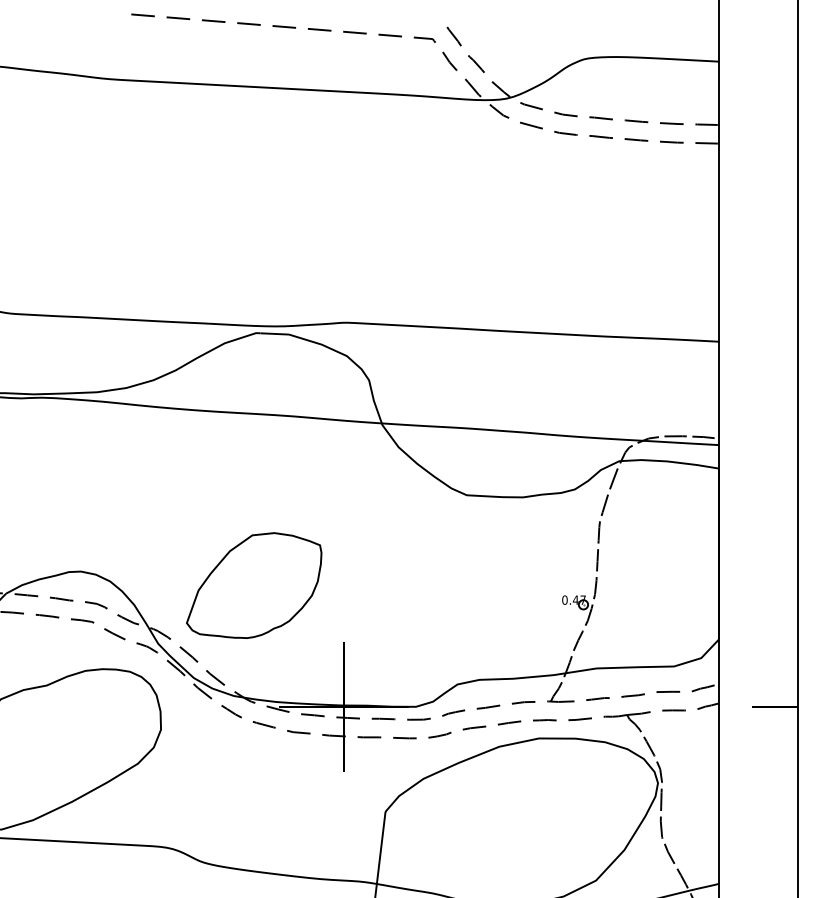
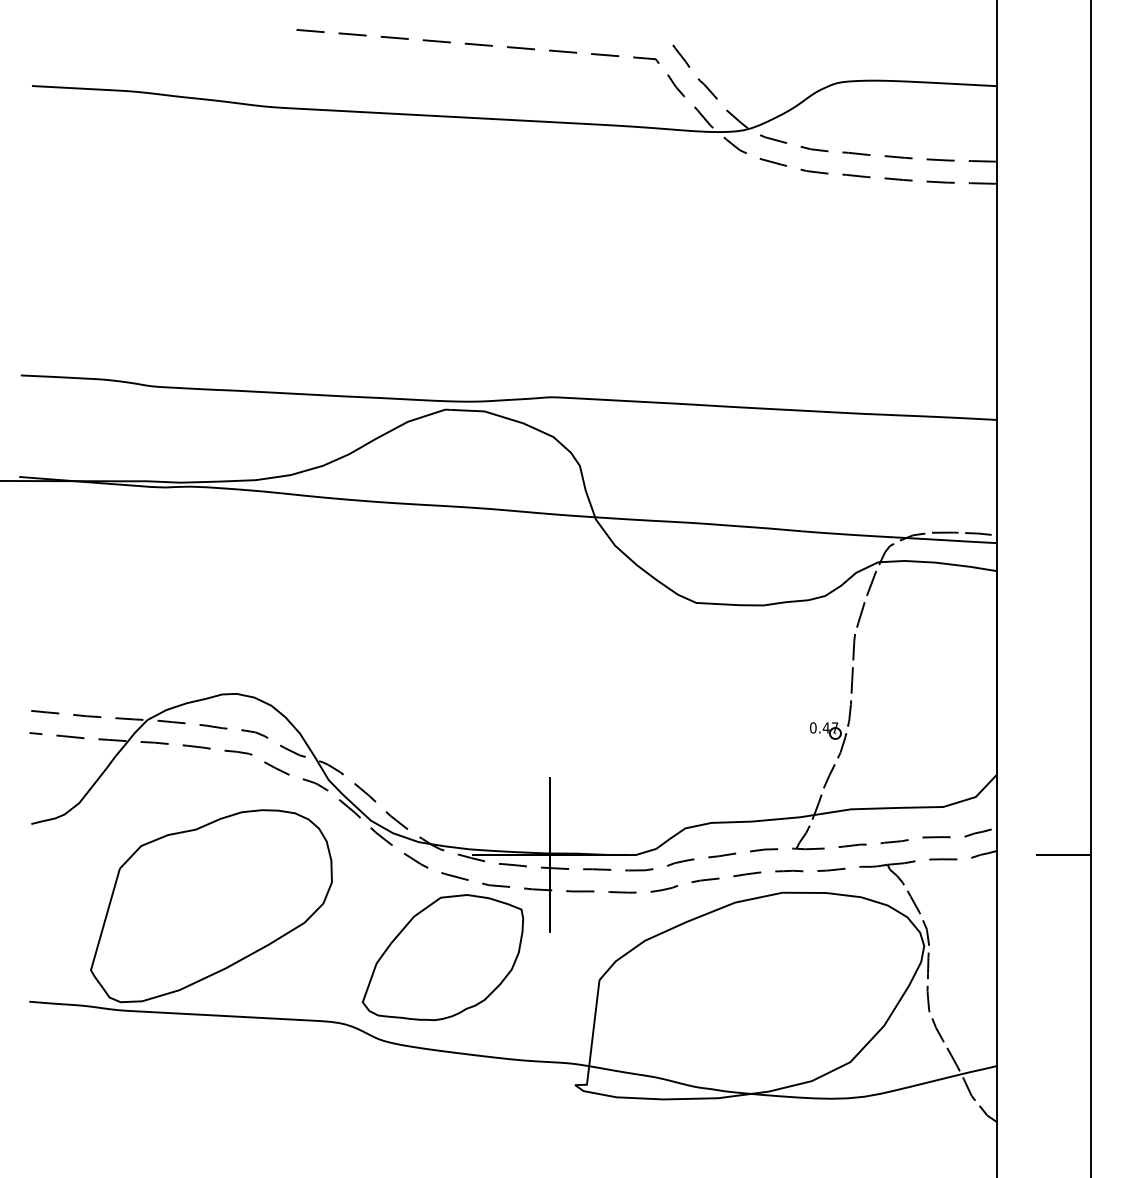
part: (253, 585) -> (442, 957), moved

